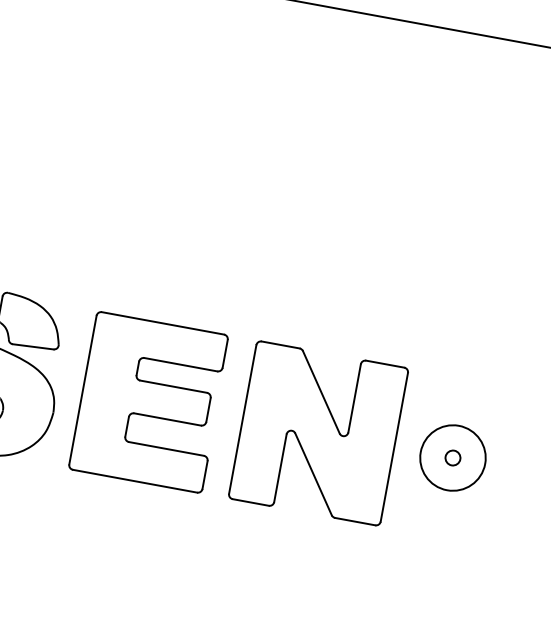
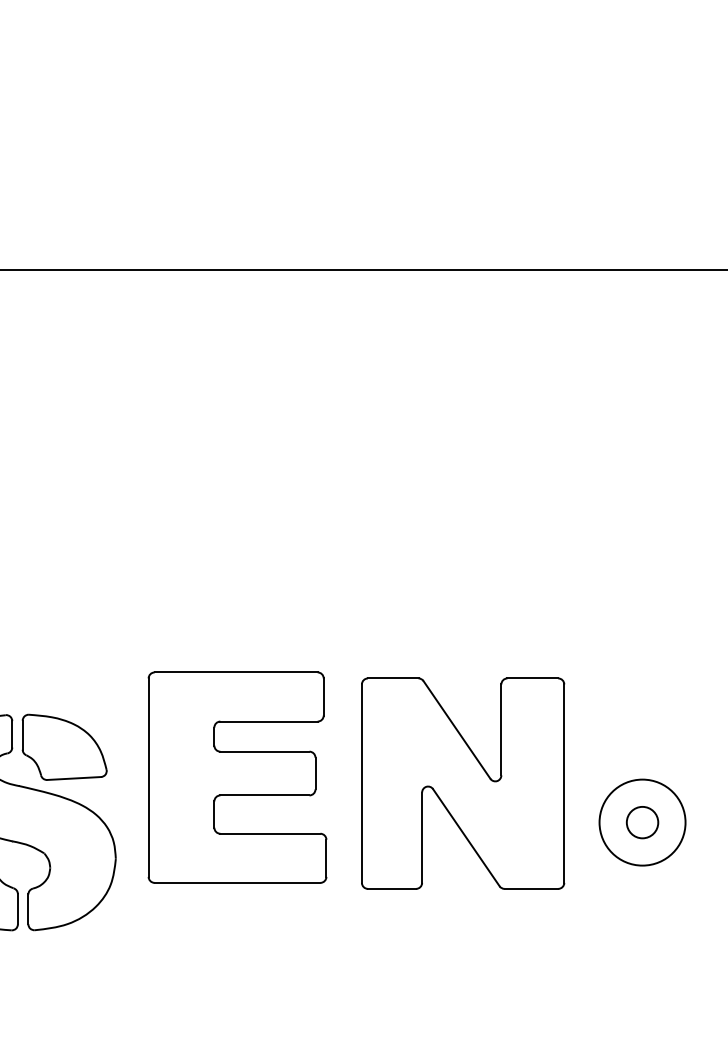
part: (149, 402) -> (237, 777), moved
part: (318, 433) -> (463, 783), moved
circle: (452, 457) -> (642, 822), size x1.6

